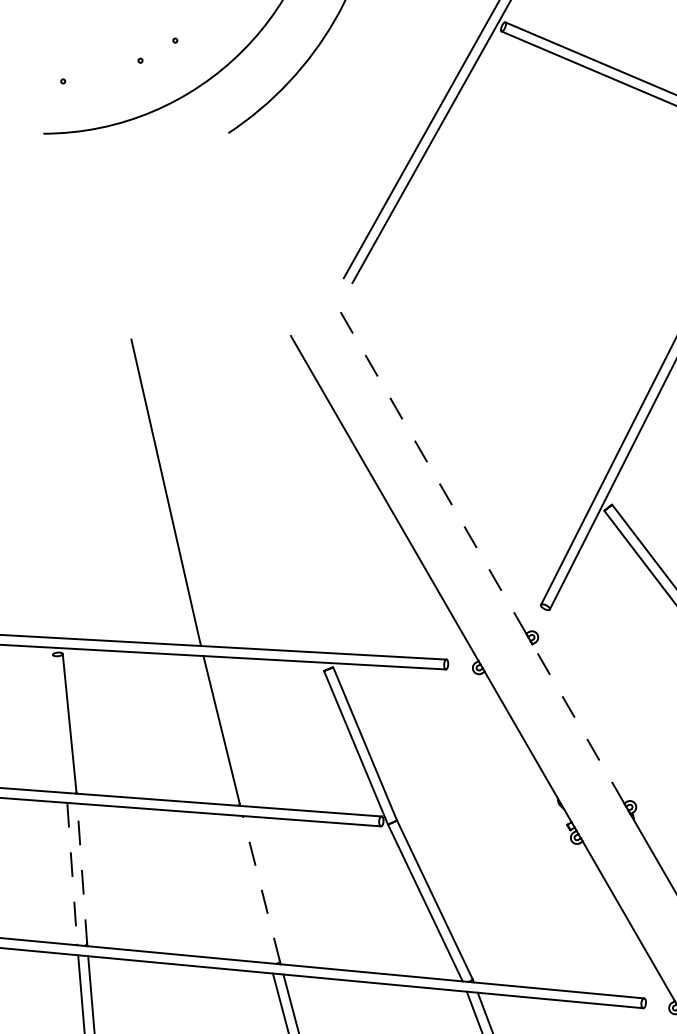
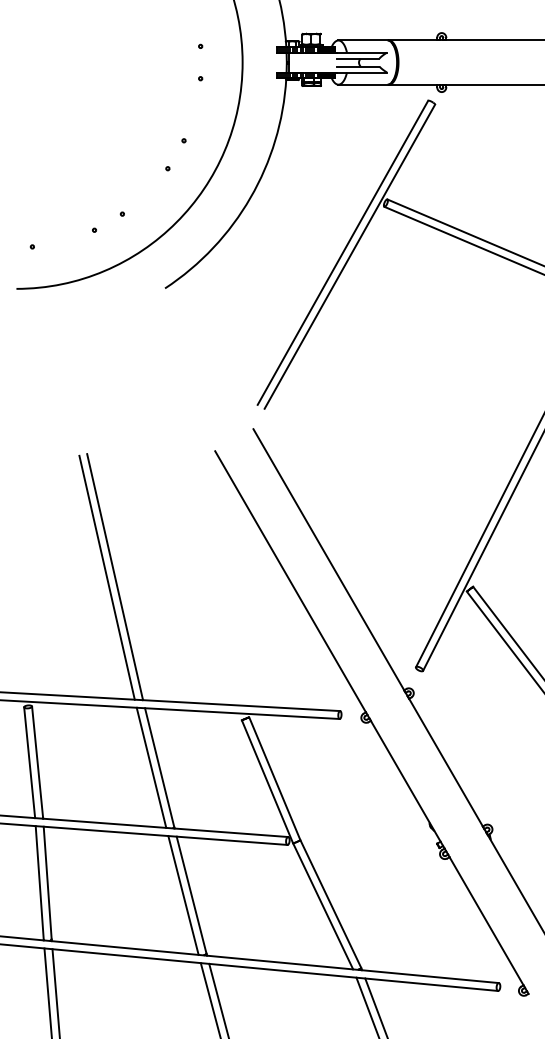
line: (431, 470) -> (328, 559), dashed -> solid
line: (155, 493) -> (106, 577), added
line: (59, 723) -> (29, 762), added
line: (578, 723) -> (446, 762), dashed -> solid
line: (211, 729) -> (151, 767), added
line: (81, 873) -> (47, 882), dashed -> solid
line: (72, 874) -> (39, 883), dashed -> solid
line: (261, 888) -> (191, 894), dashed -> solid
line: (251, 889) -> (183, 895), added

